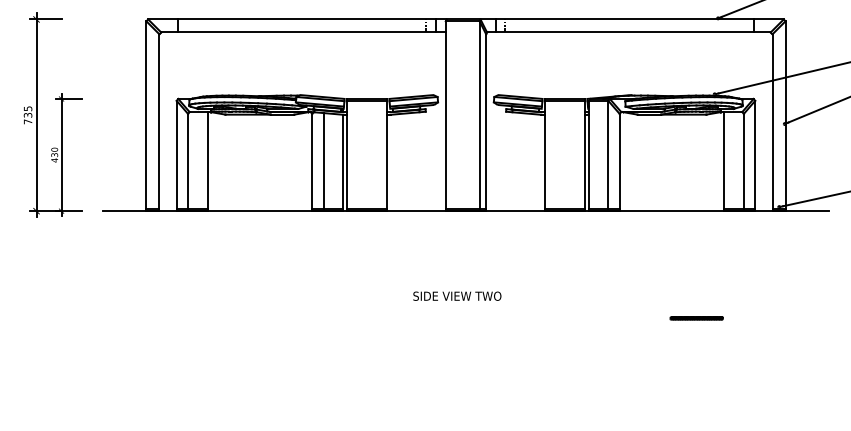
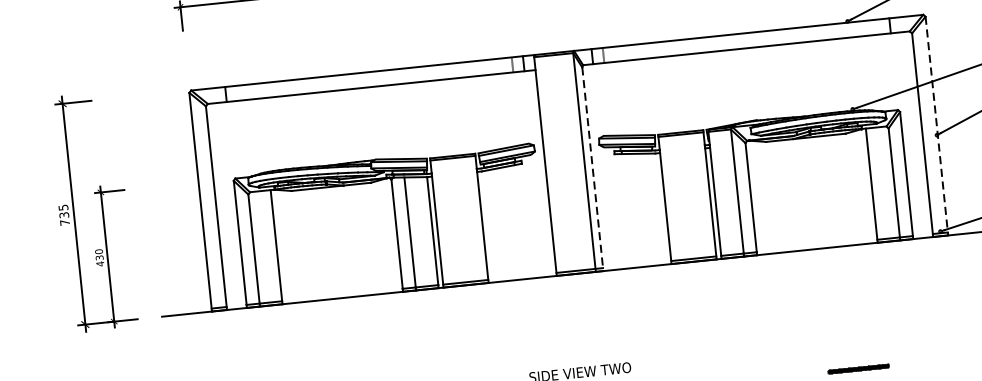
line: (785, 116) -> (936, 126), solid -> dashed
line: (486, 123) -> (593, 170), solid -> dashed

